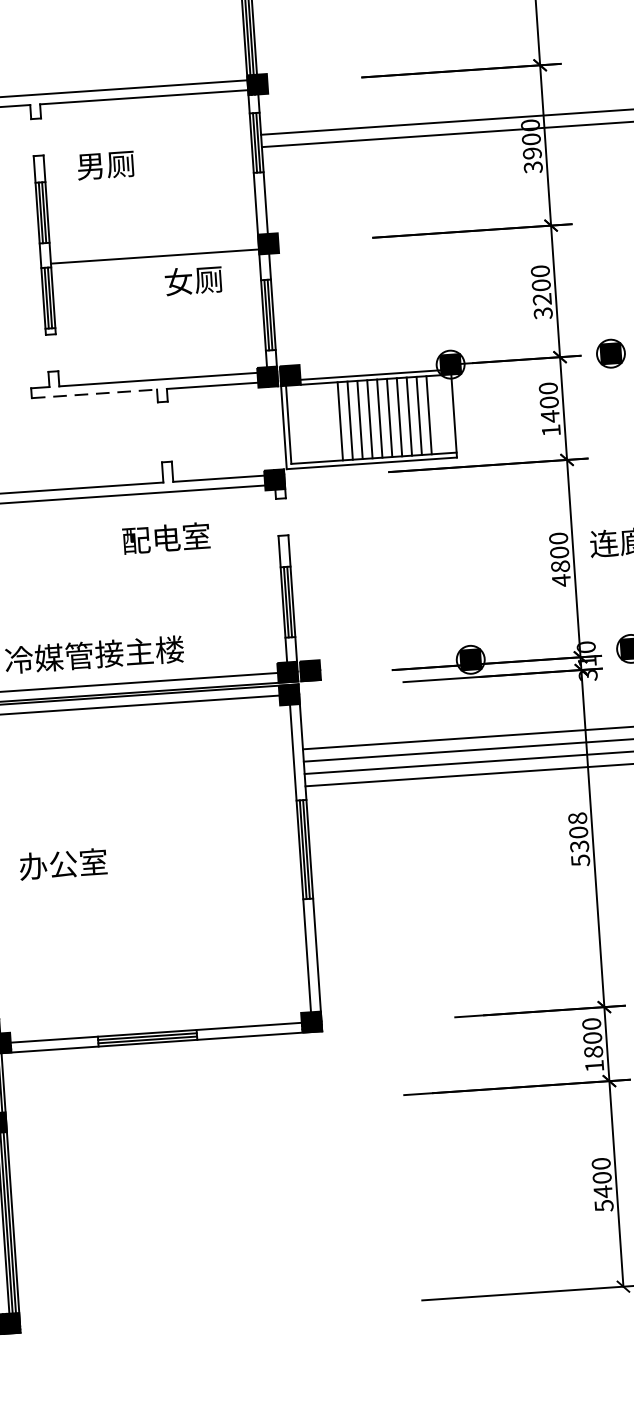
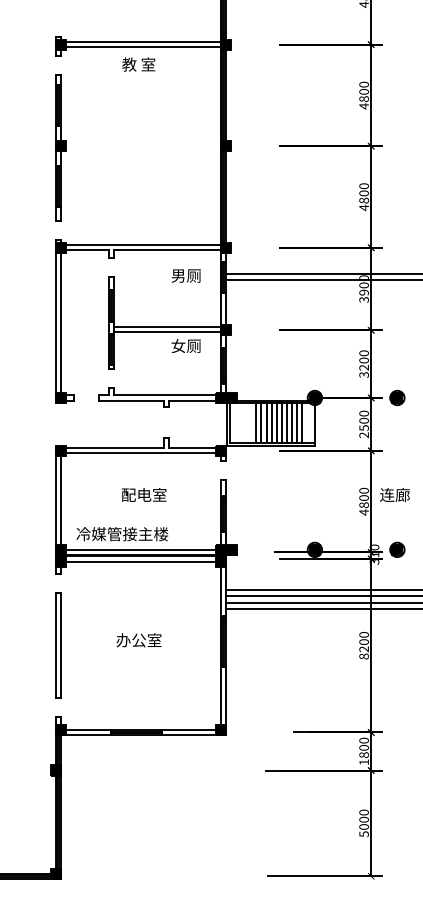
text: (104, 164) -> (185, 275), moved
line: (158, 246) -> (169, 327), added
line: (94, 393) -> (131, 400), dashed -> solid
text: (549, 423) -> (363, 431), 1400 -> 2500
text: (166, 537) -> (144, 494), moved
text: (577, 839) -> (363, 645), 5308 -> 8200
text: (62, 864) -> (138, 640), moved
text: (601, 1190) -> (363, 826), 5400 -> 5000

